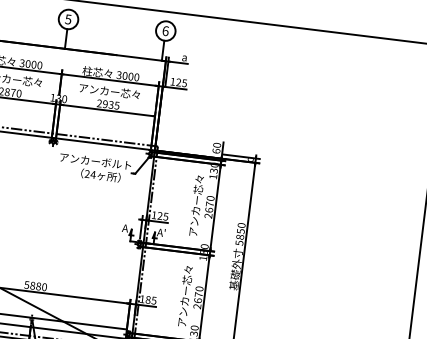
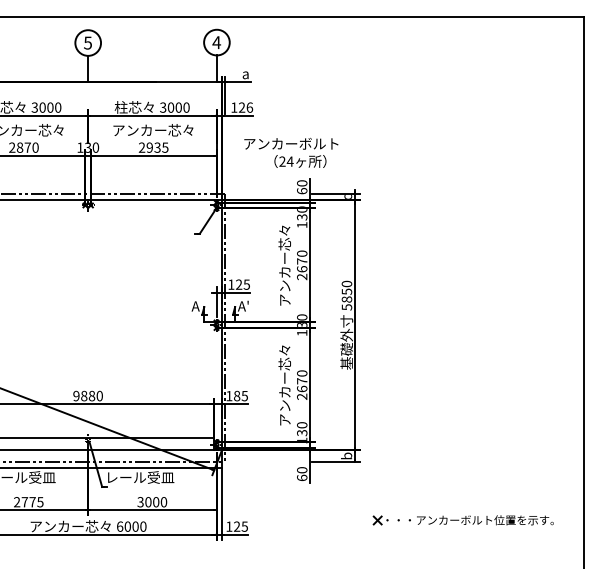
text: (165, 30) -> (216, 42), 6 -> 4
text: (184, 83) -> (249, 107), 125 -> 126
text: (95, 167) -> (291, 152), moved
text: (27, 284) -> (76, 395), 5880 -> 9880

